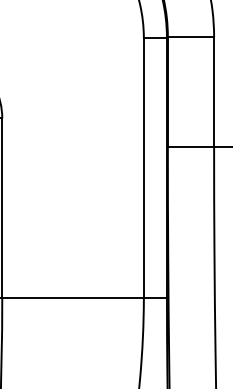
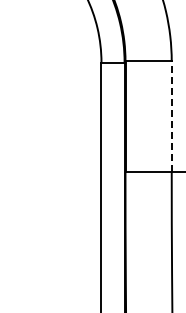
line: (214, 91) -> (172, 115), solid -> dashed

